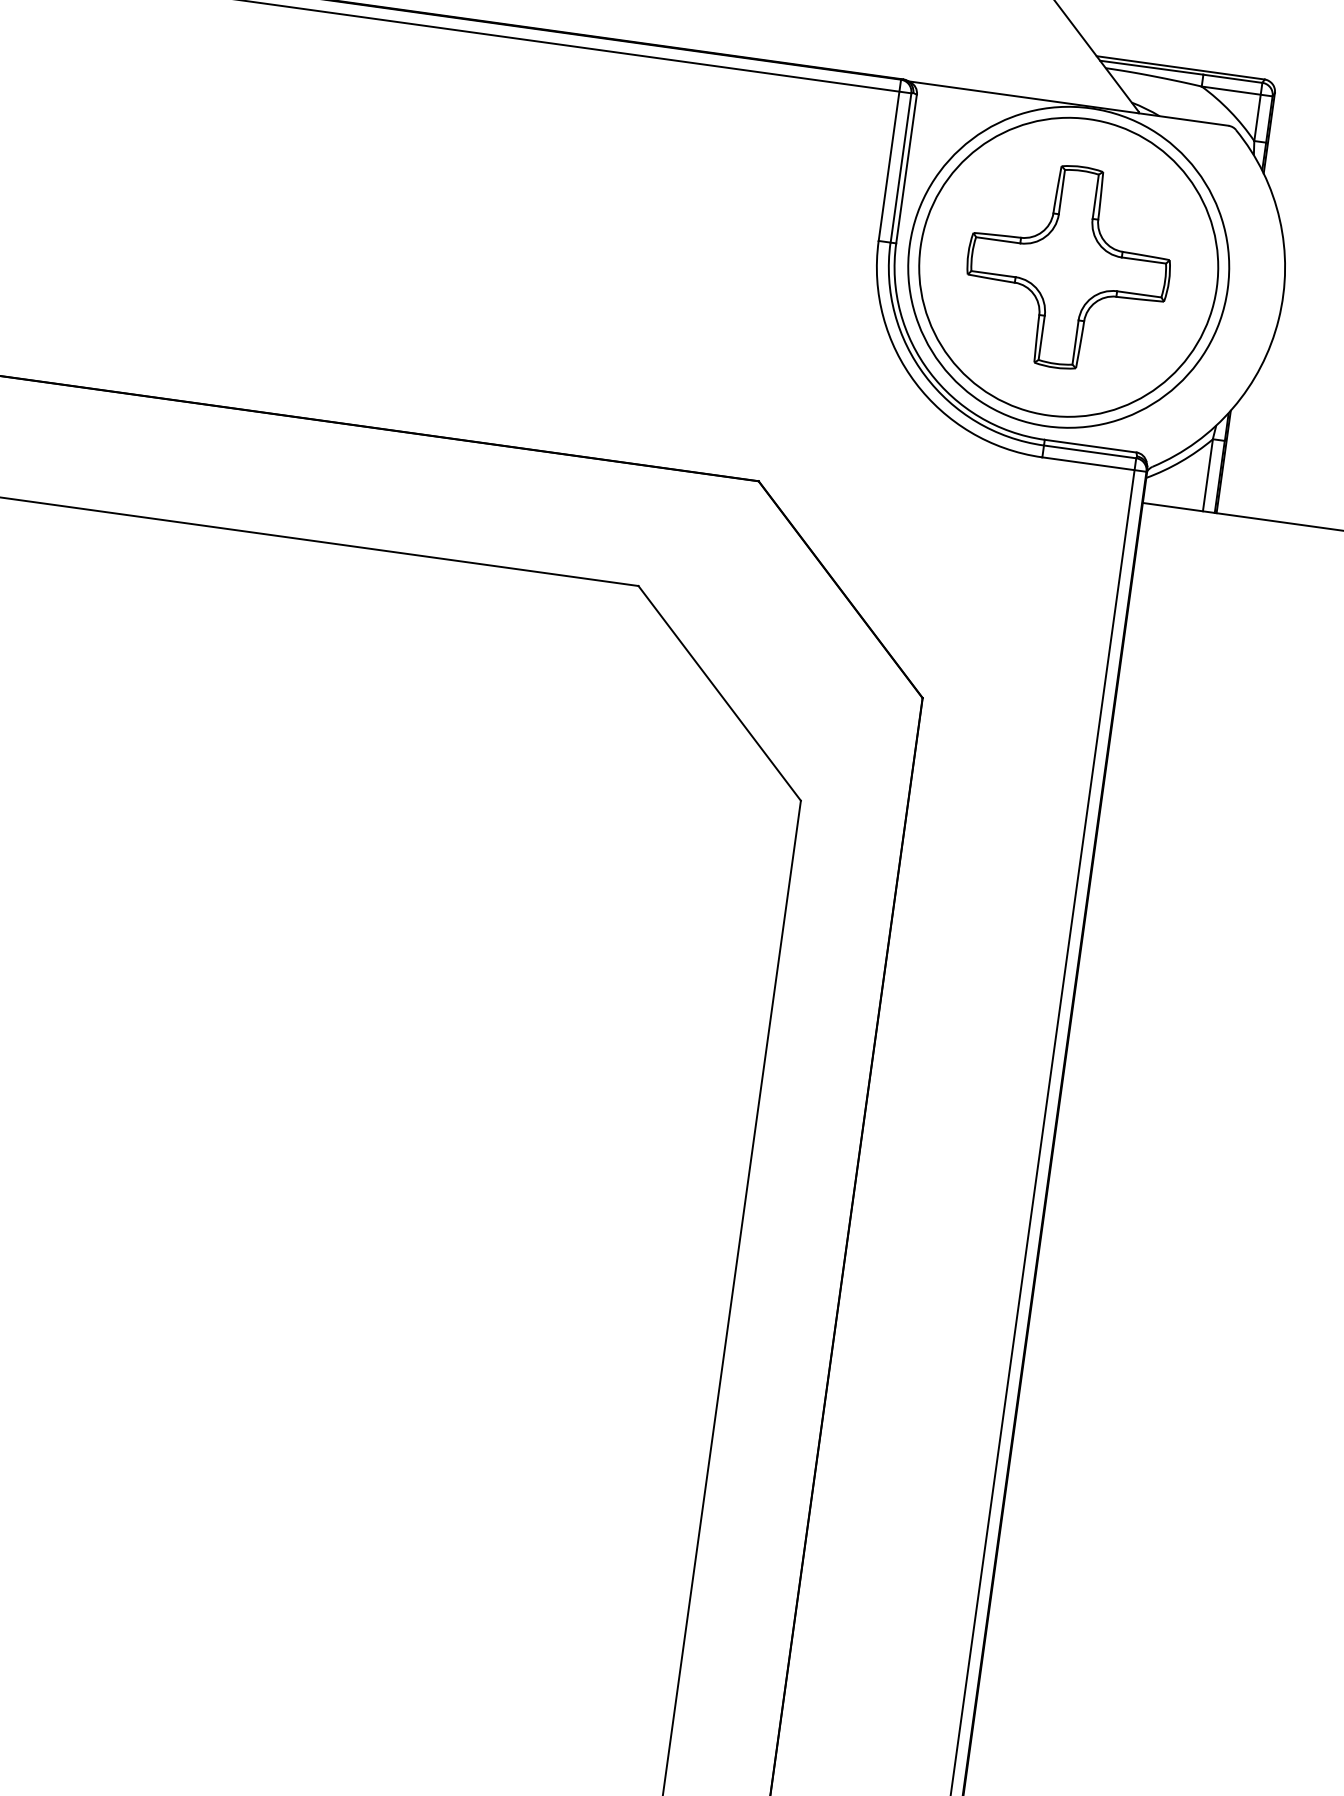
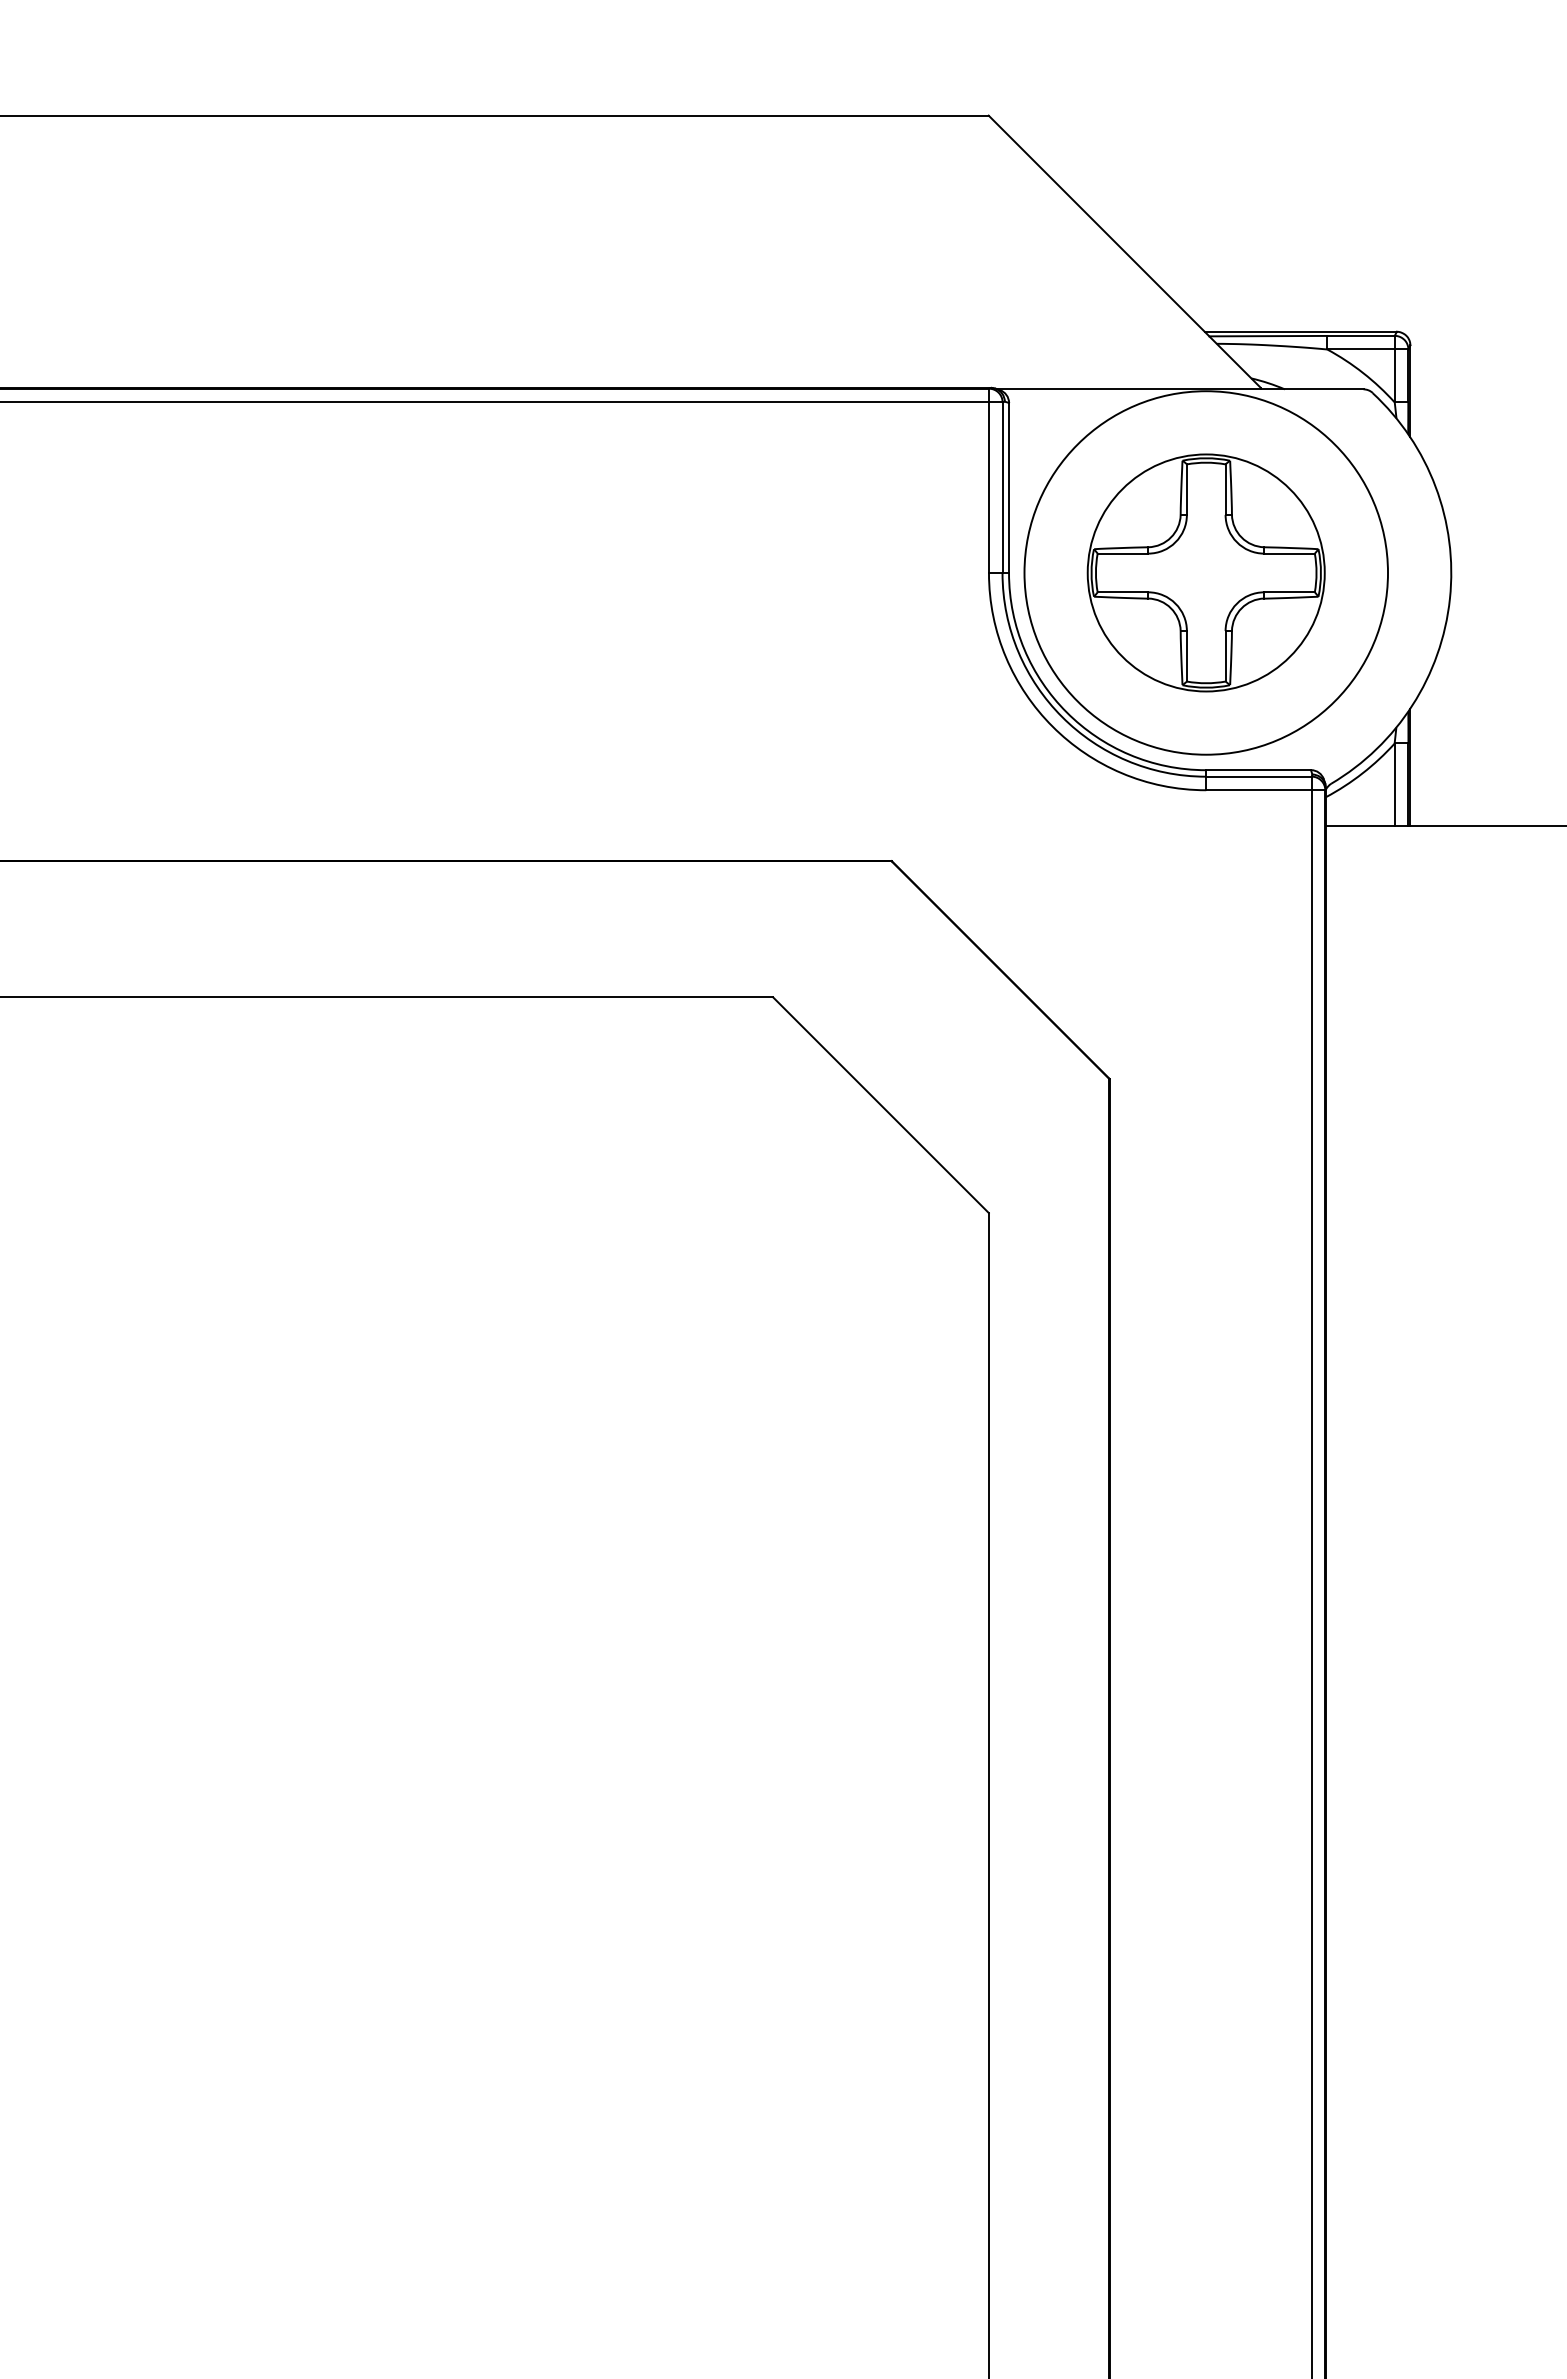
circle: (1068, 266) -> (1205, 572), size x0.7

